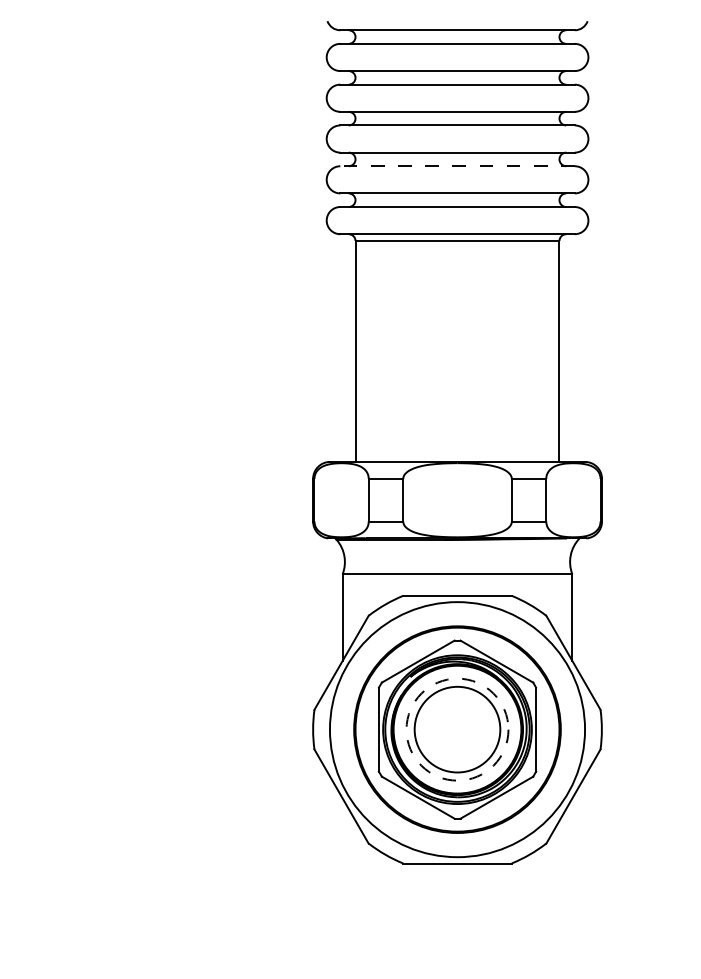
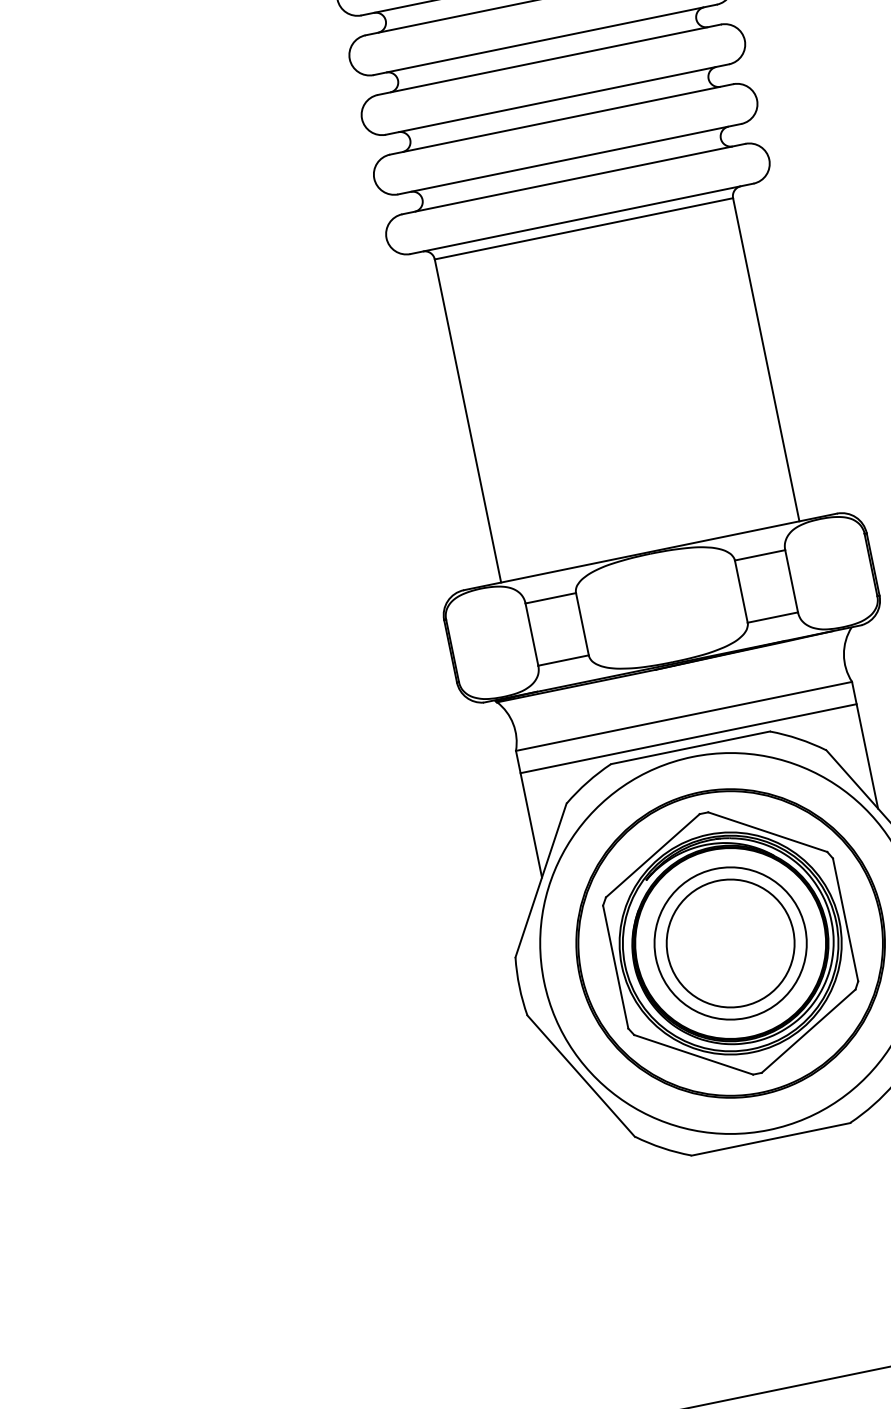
line: (457, 166) -> (561, 119), dashed -> solid
line: (457, 589) -> (688, 738), added
circle: (457, 729) -> (730, 943), dashed -> solid

